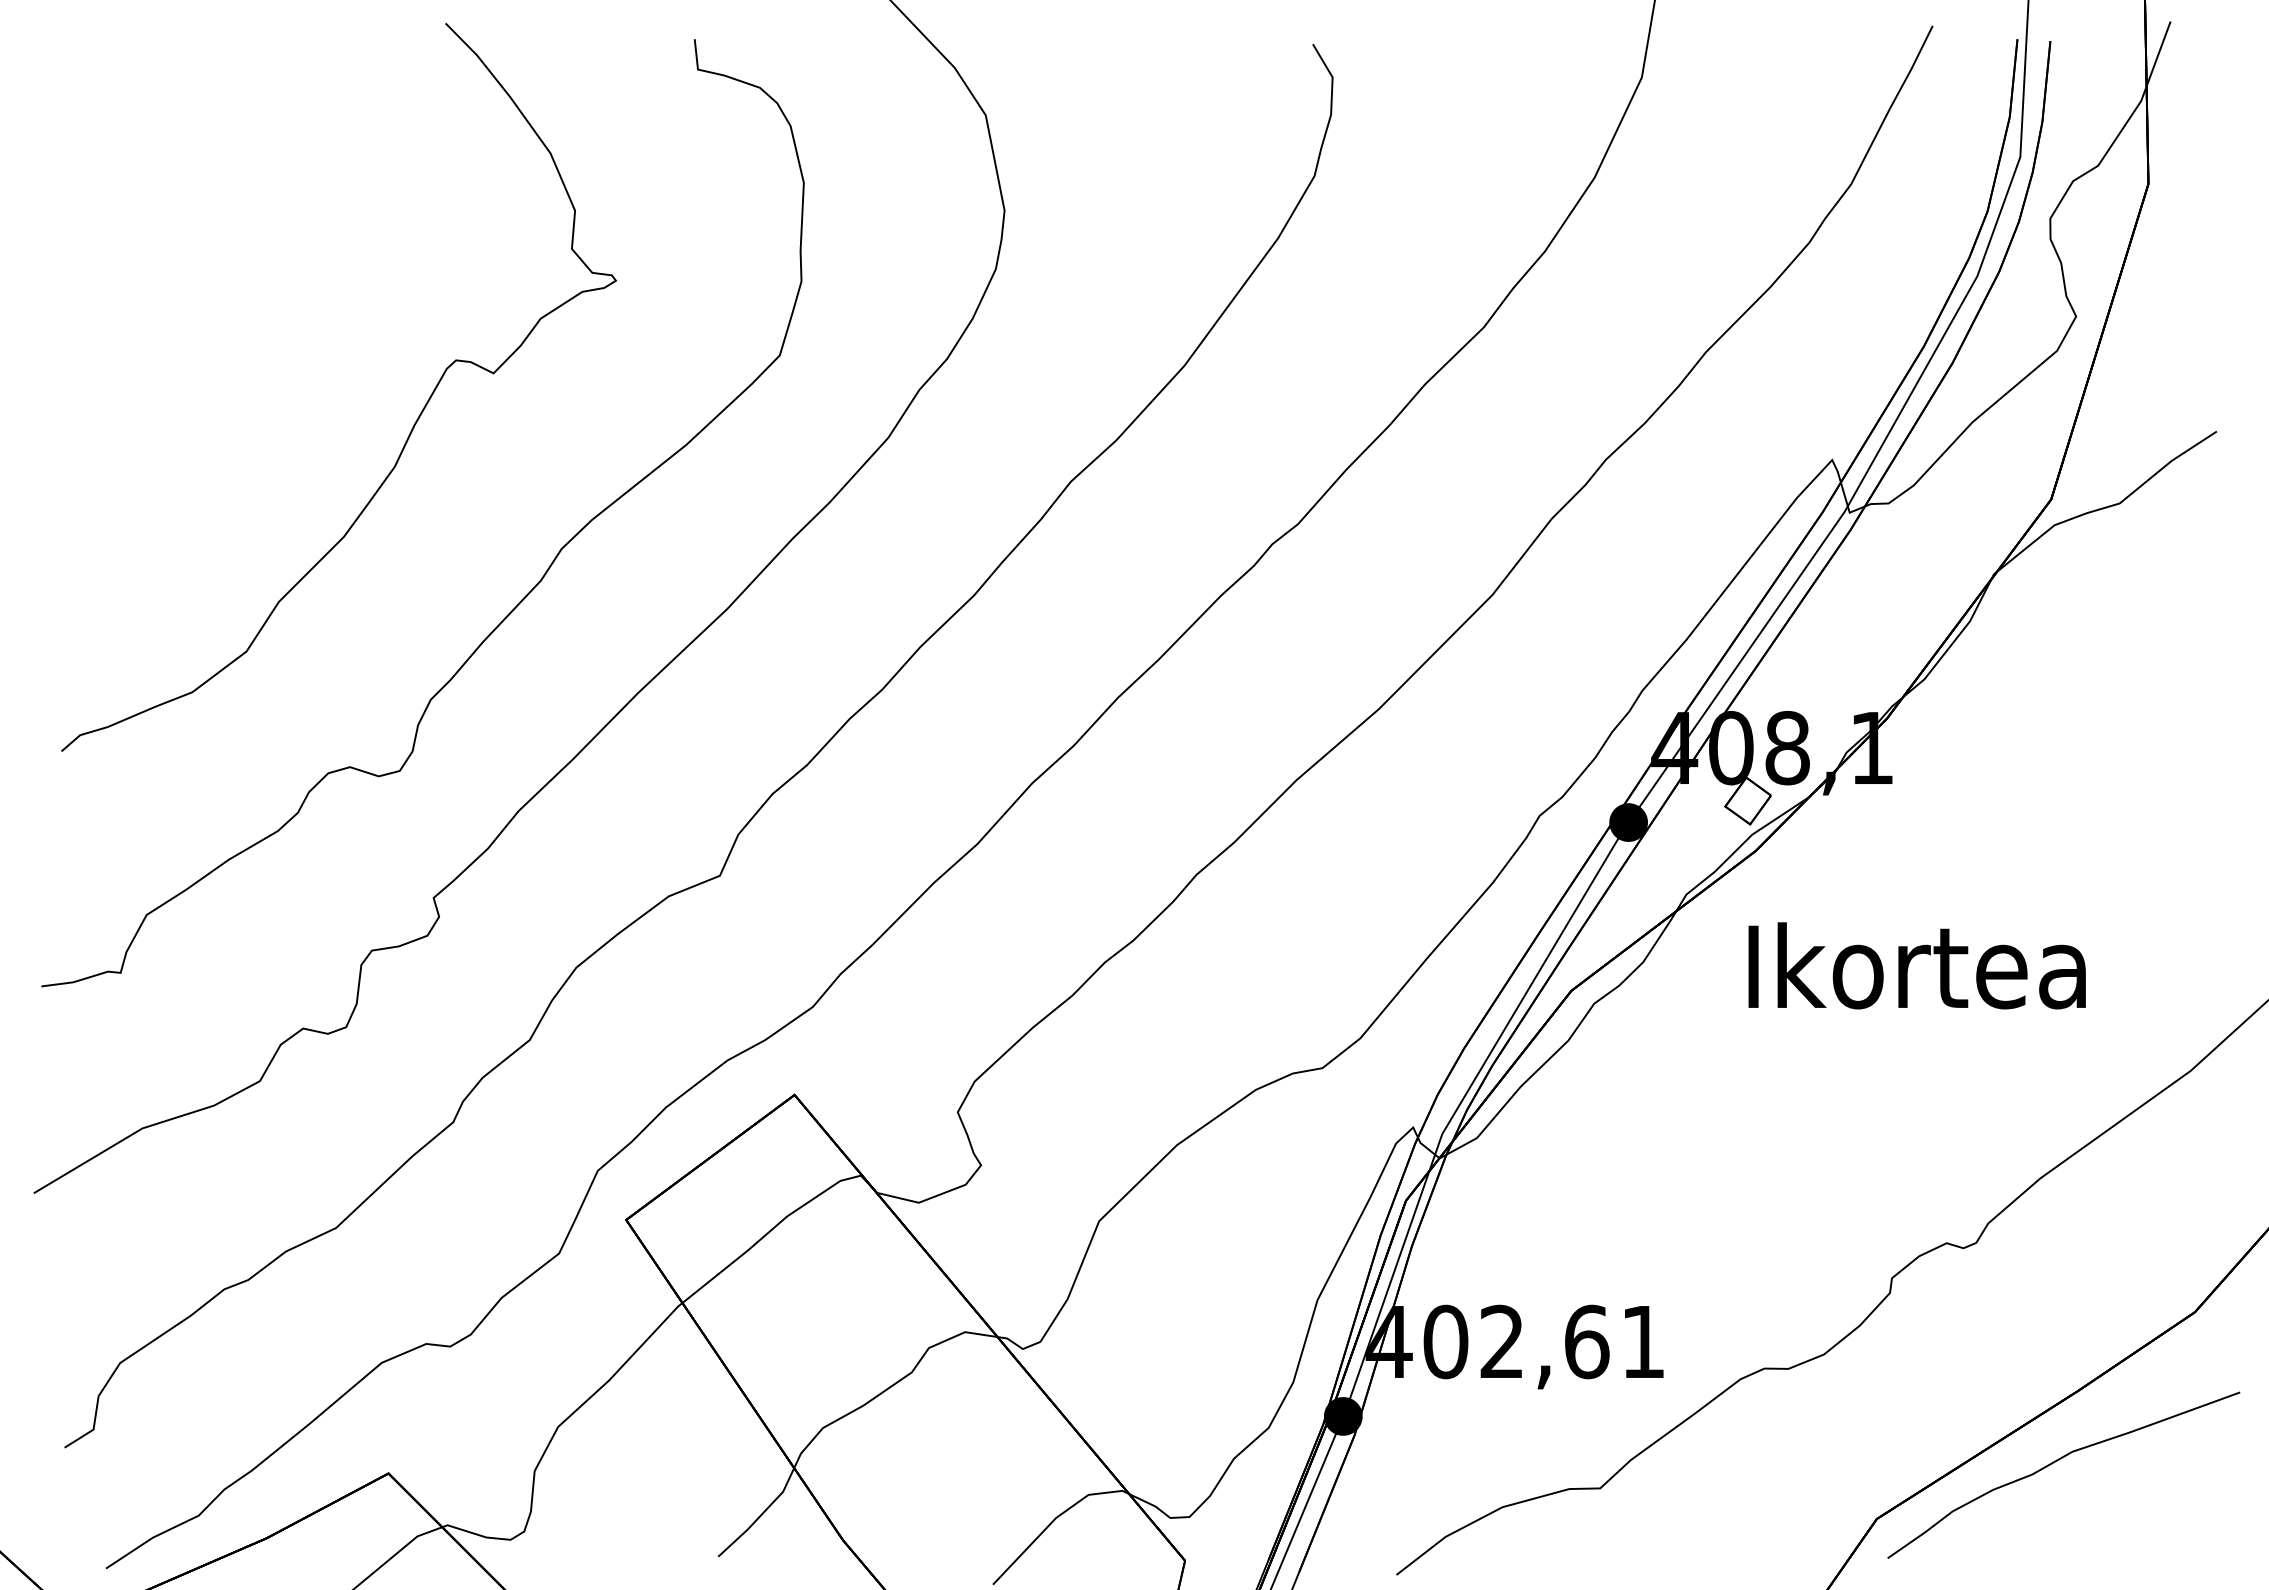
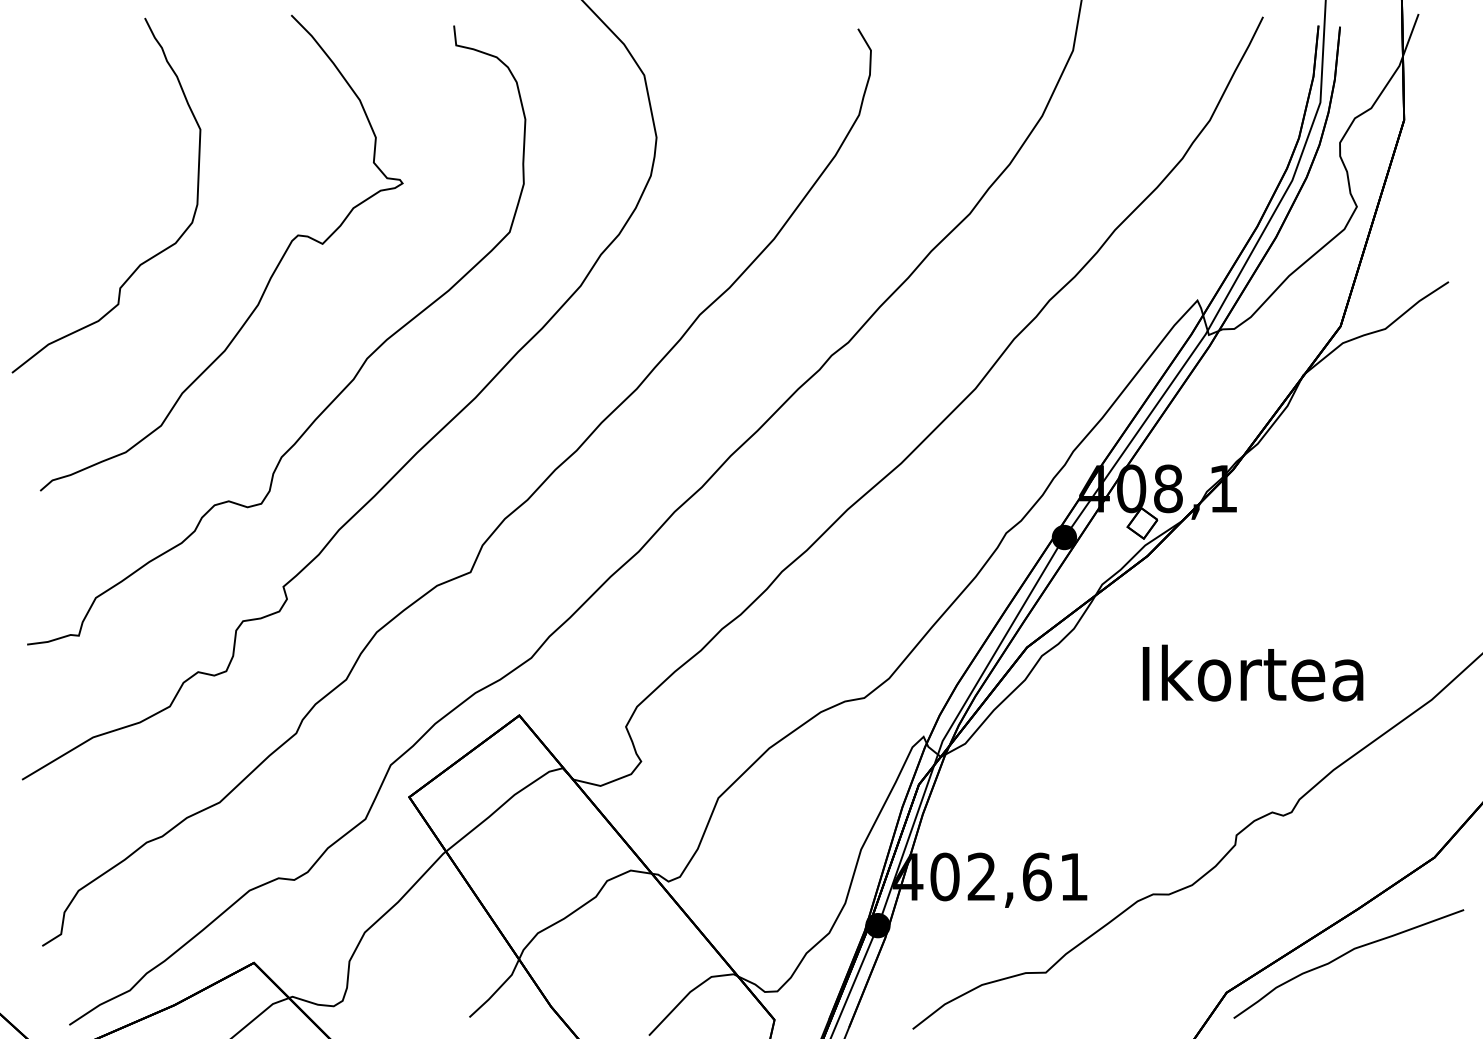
curve: (227, 395) -> (148, 258), added
text: (1916, 964) -> (1252, 672), moved

